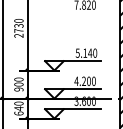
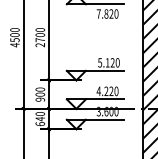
text: (19, 26) -> (40, 35), 2730 -> 2700
text: (90, 52) -> (112, 62), 5.140 -> 5.120
text: (89, 81) -> (111, 91), 4.200 -> 4.220

